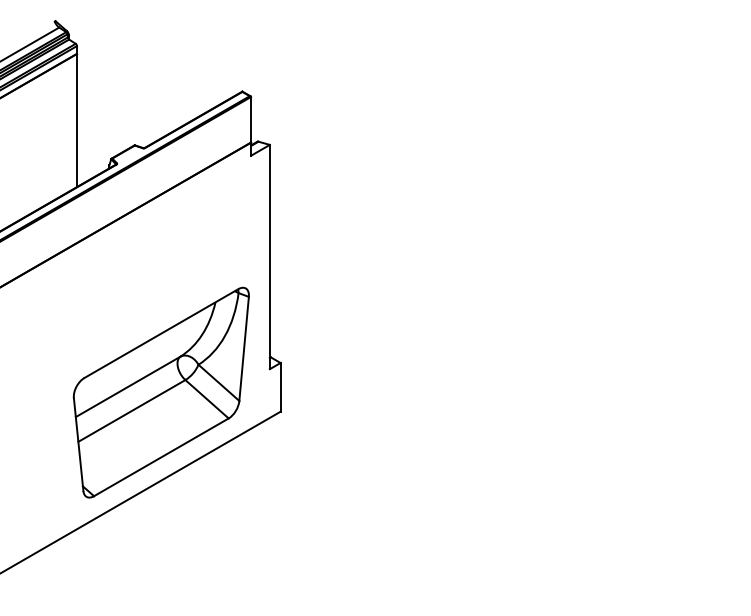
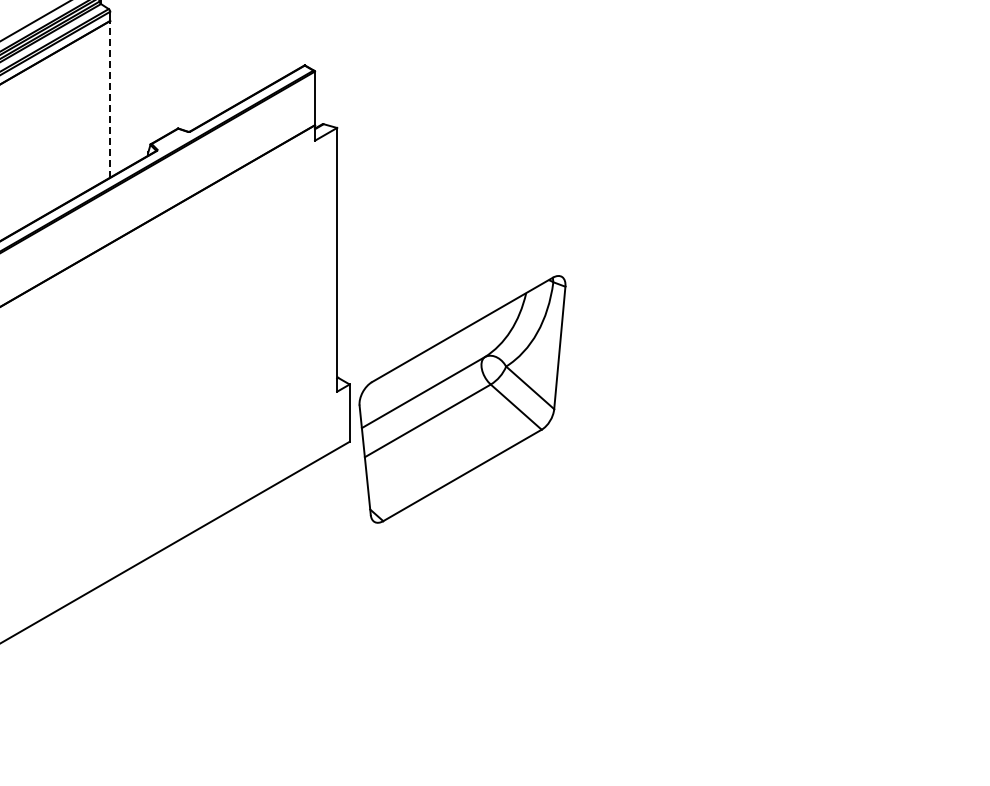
line: (77, 119) -> (110, 98), solid -> dashed
part: (161, 392) -> (462, 399), moved

